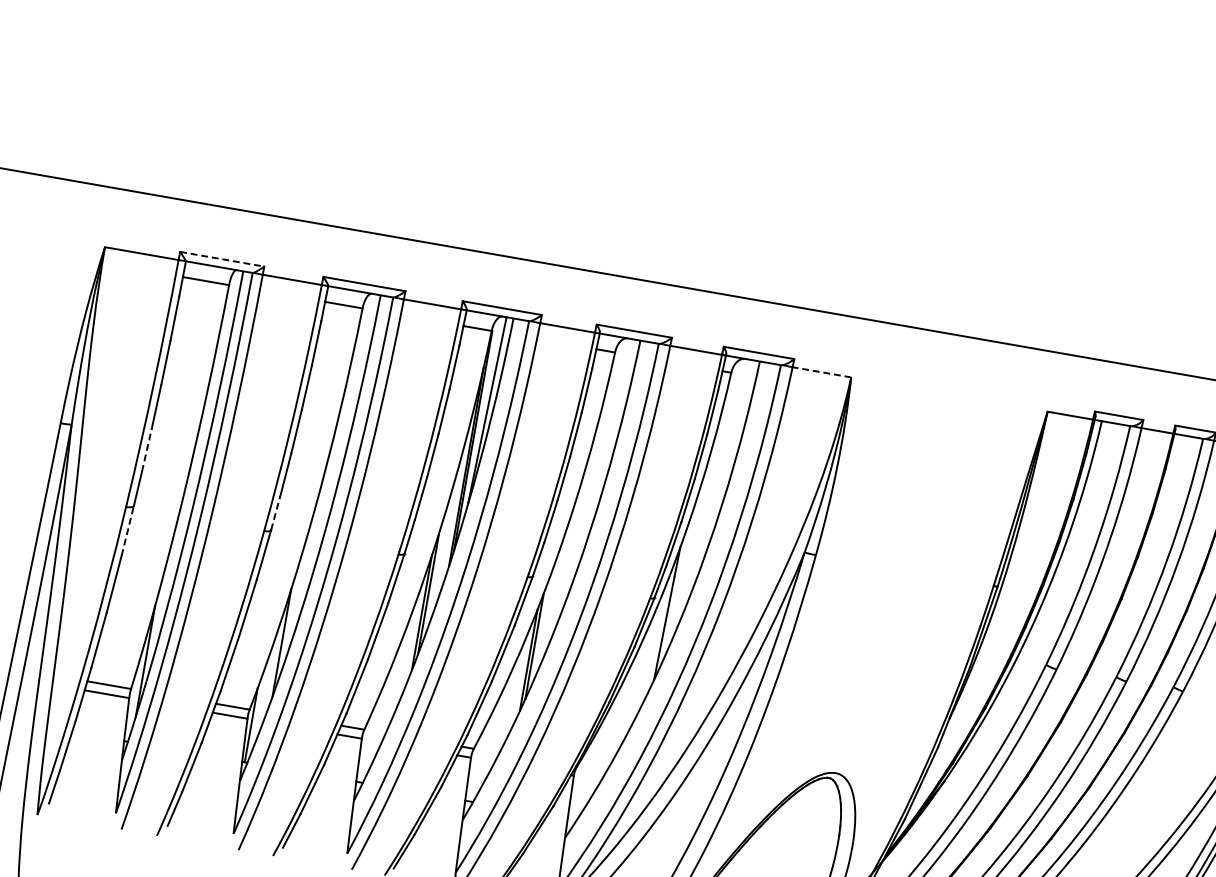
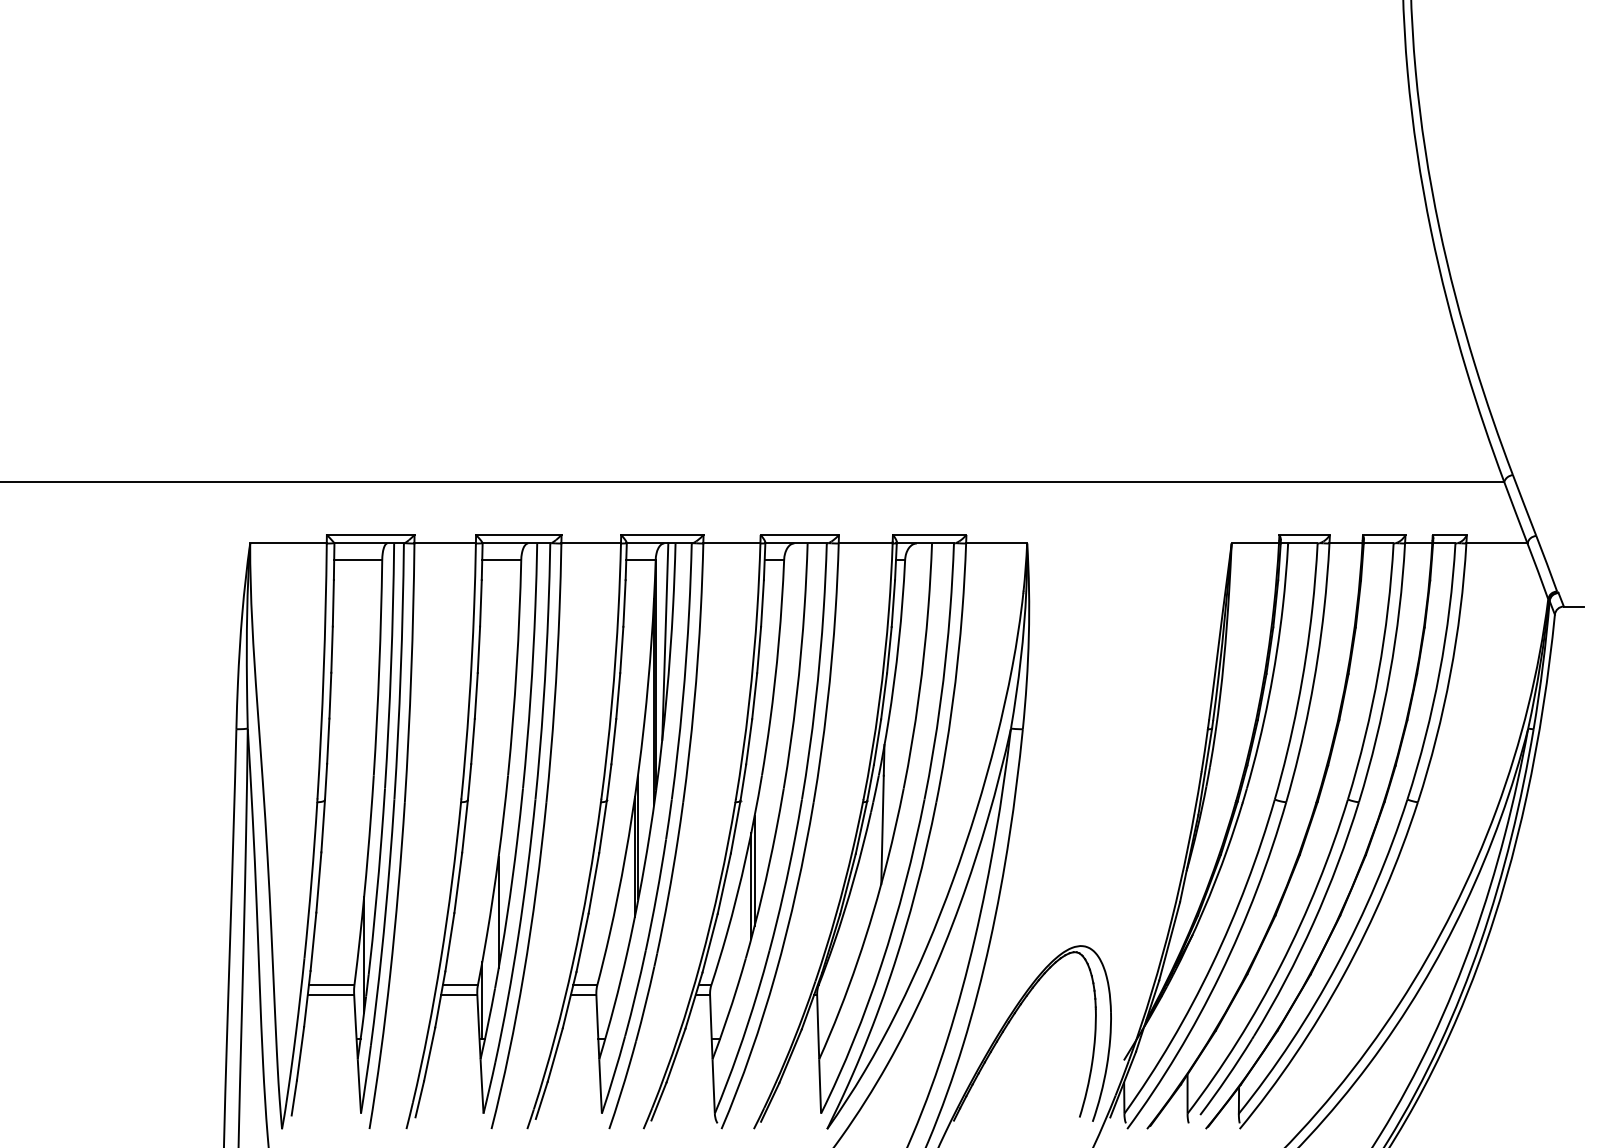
line: (222, 258) -> (370, 534), dashed -> solid
line: (821, 372) -> (996, 543), dashed -> solid
line: (147, 450) -> (328, 741), dashed -> solid
line: (275, 512) -> (469, 781), dashed -> solid
line: (128, 530) -> (323, 825), dashed -> solid

